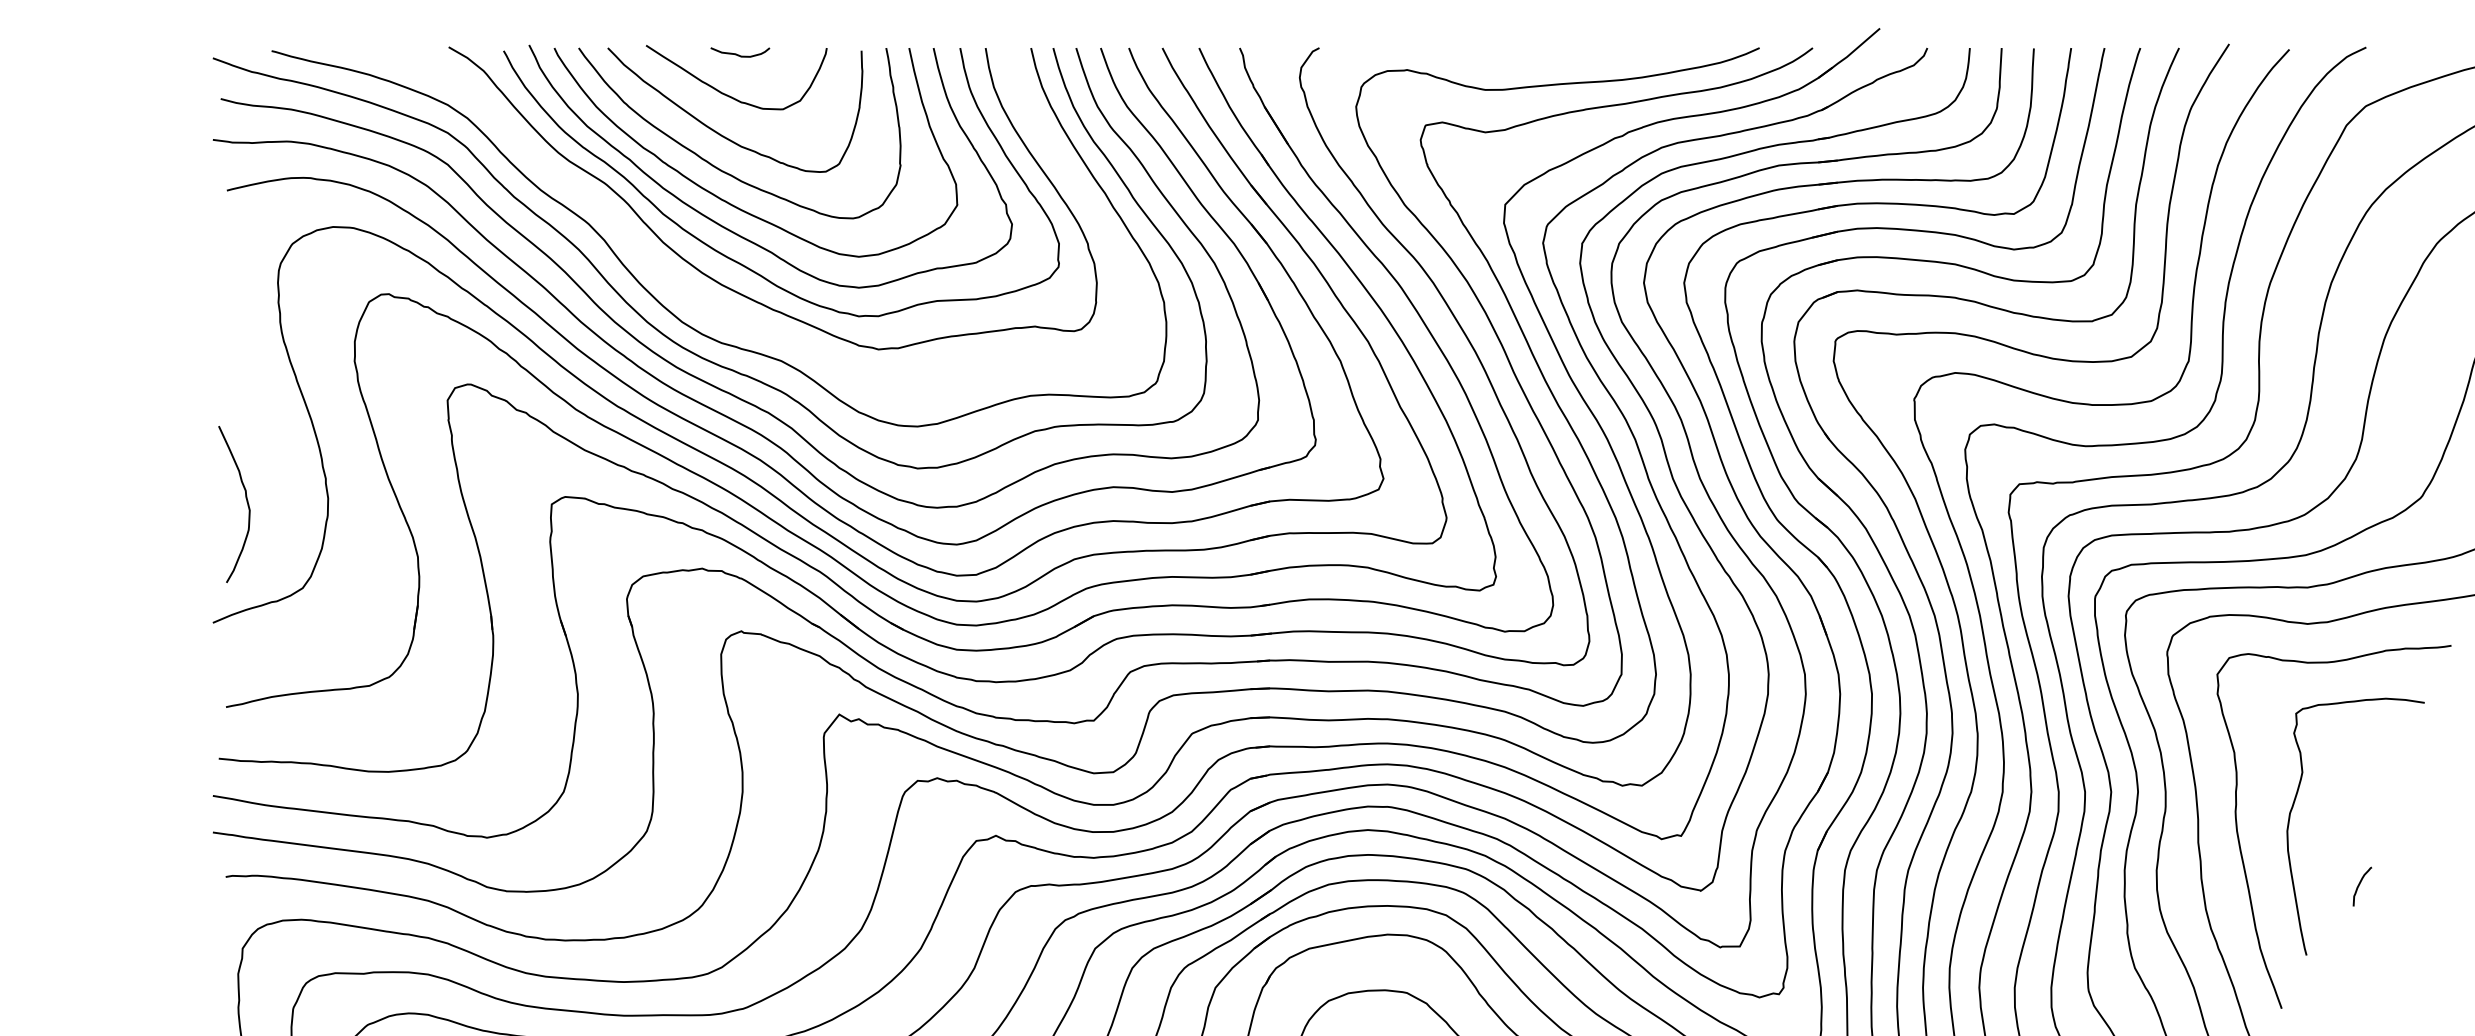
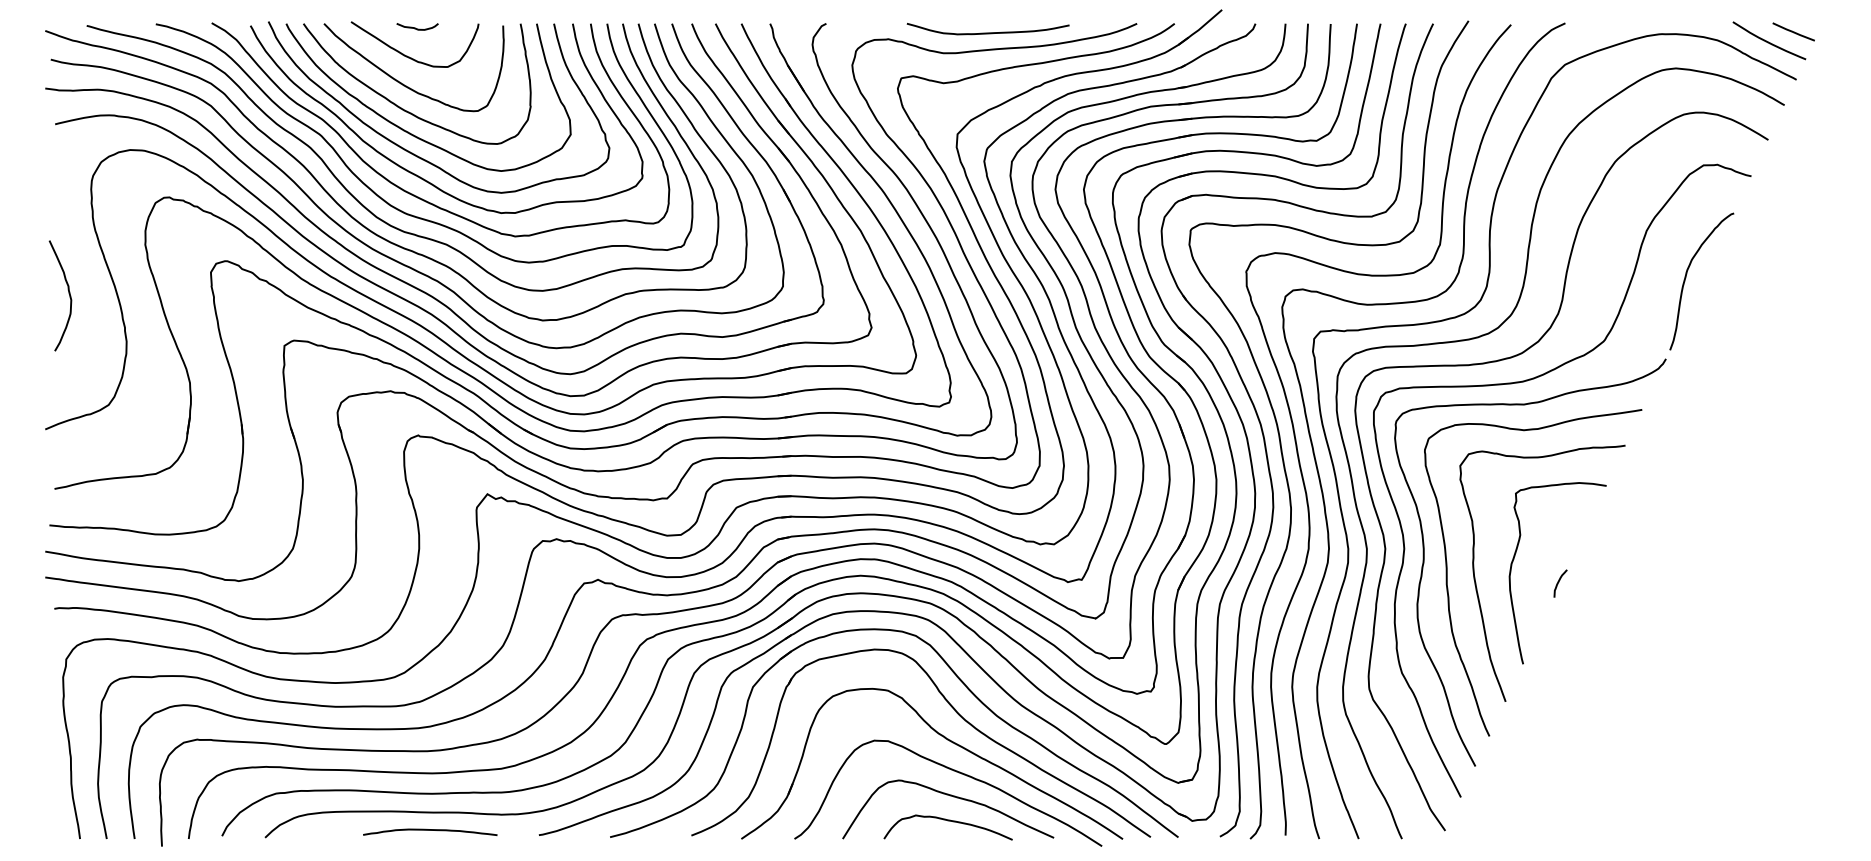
curve: (1547, 60) -> (987, 32), added
curve: (692, 295) -> (383, 198), added
curve: (245, 501) -> (68, 293), moved
curve: (2360, 884) -> (1559, 582), moved

